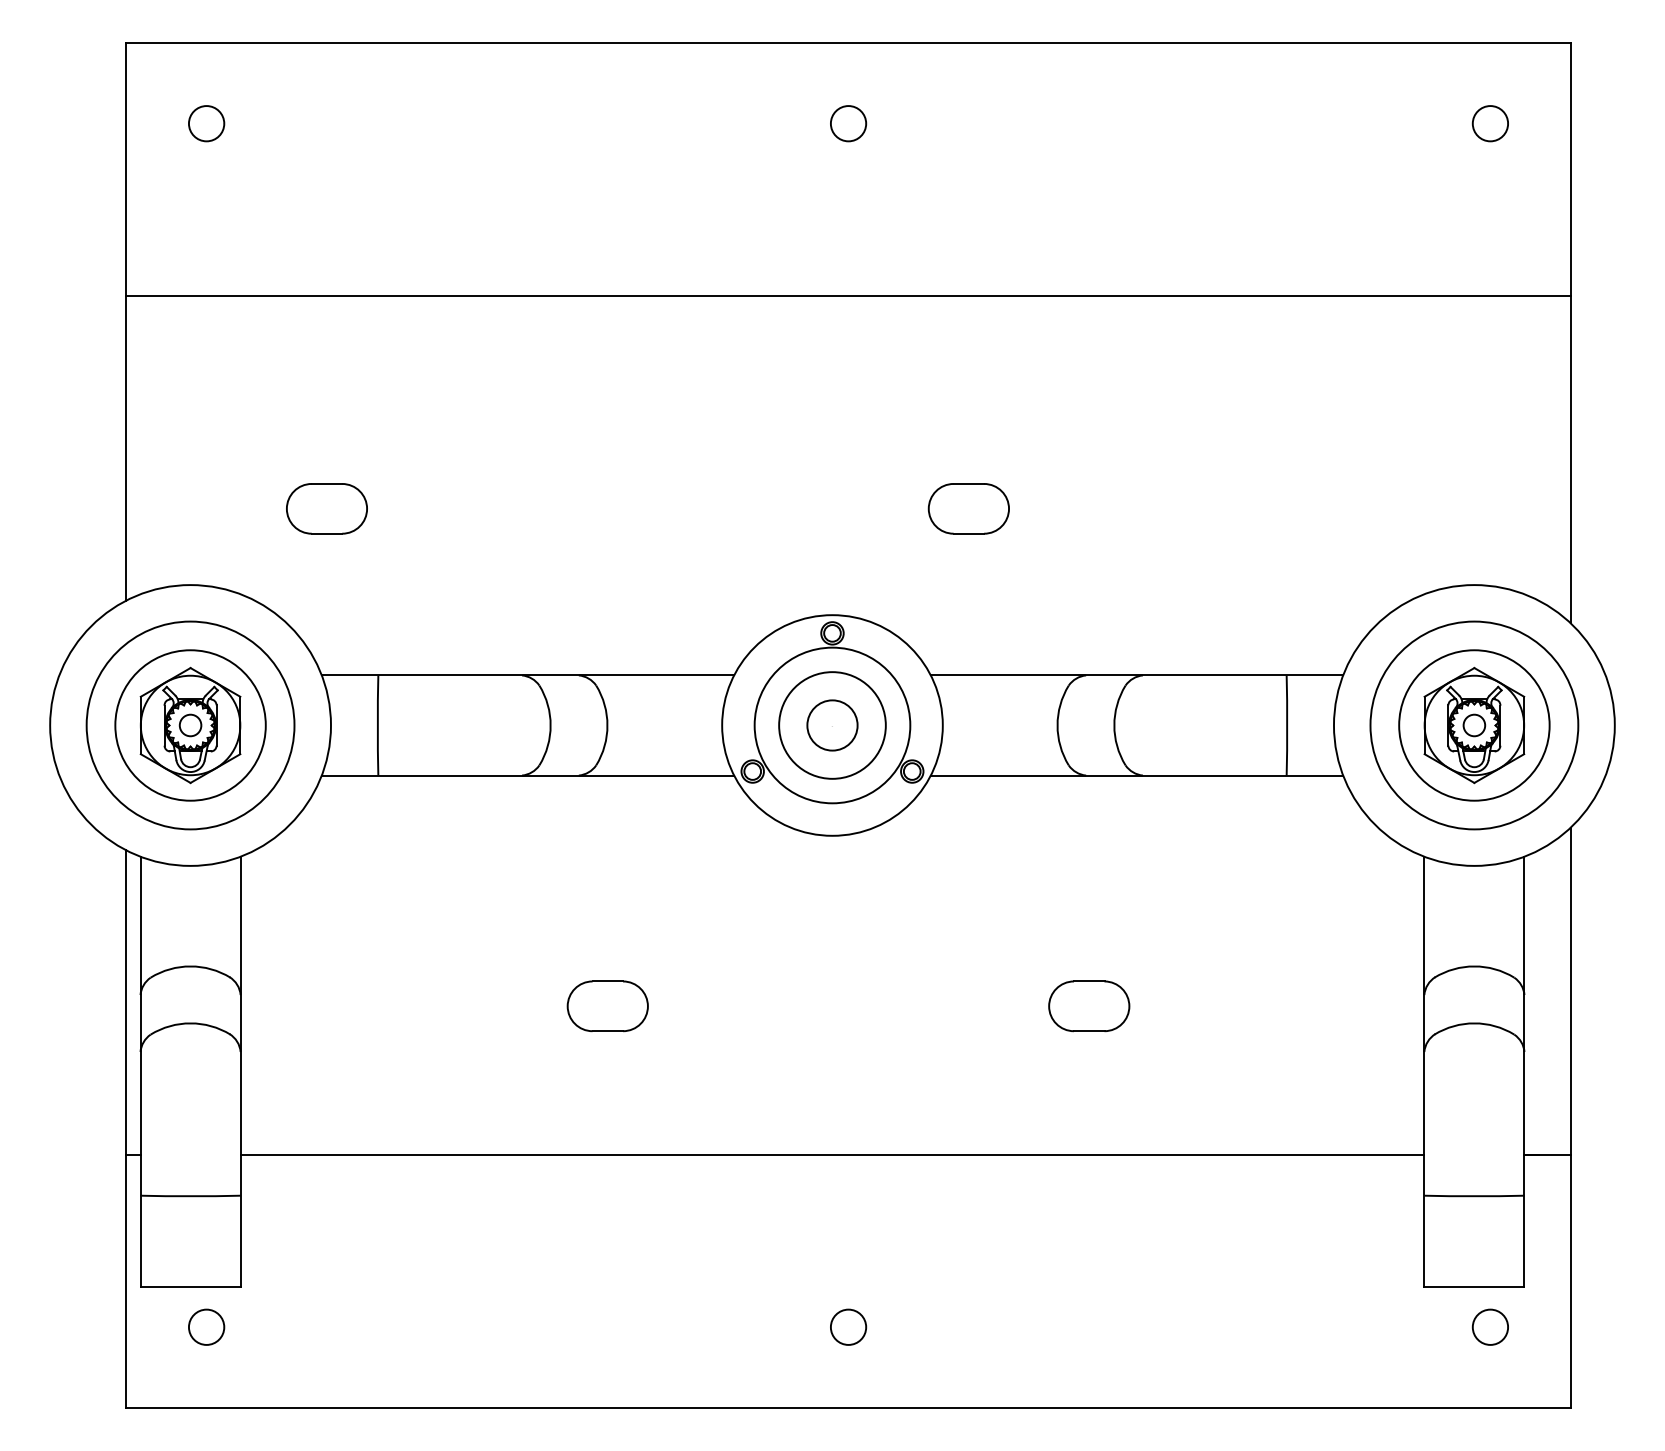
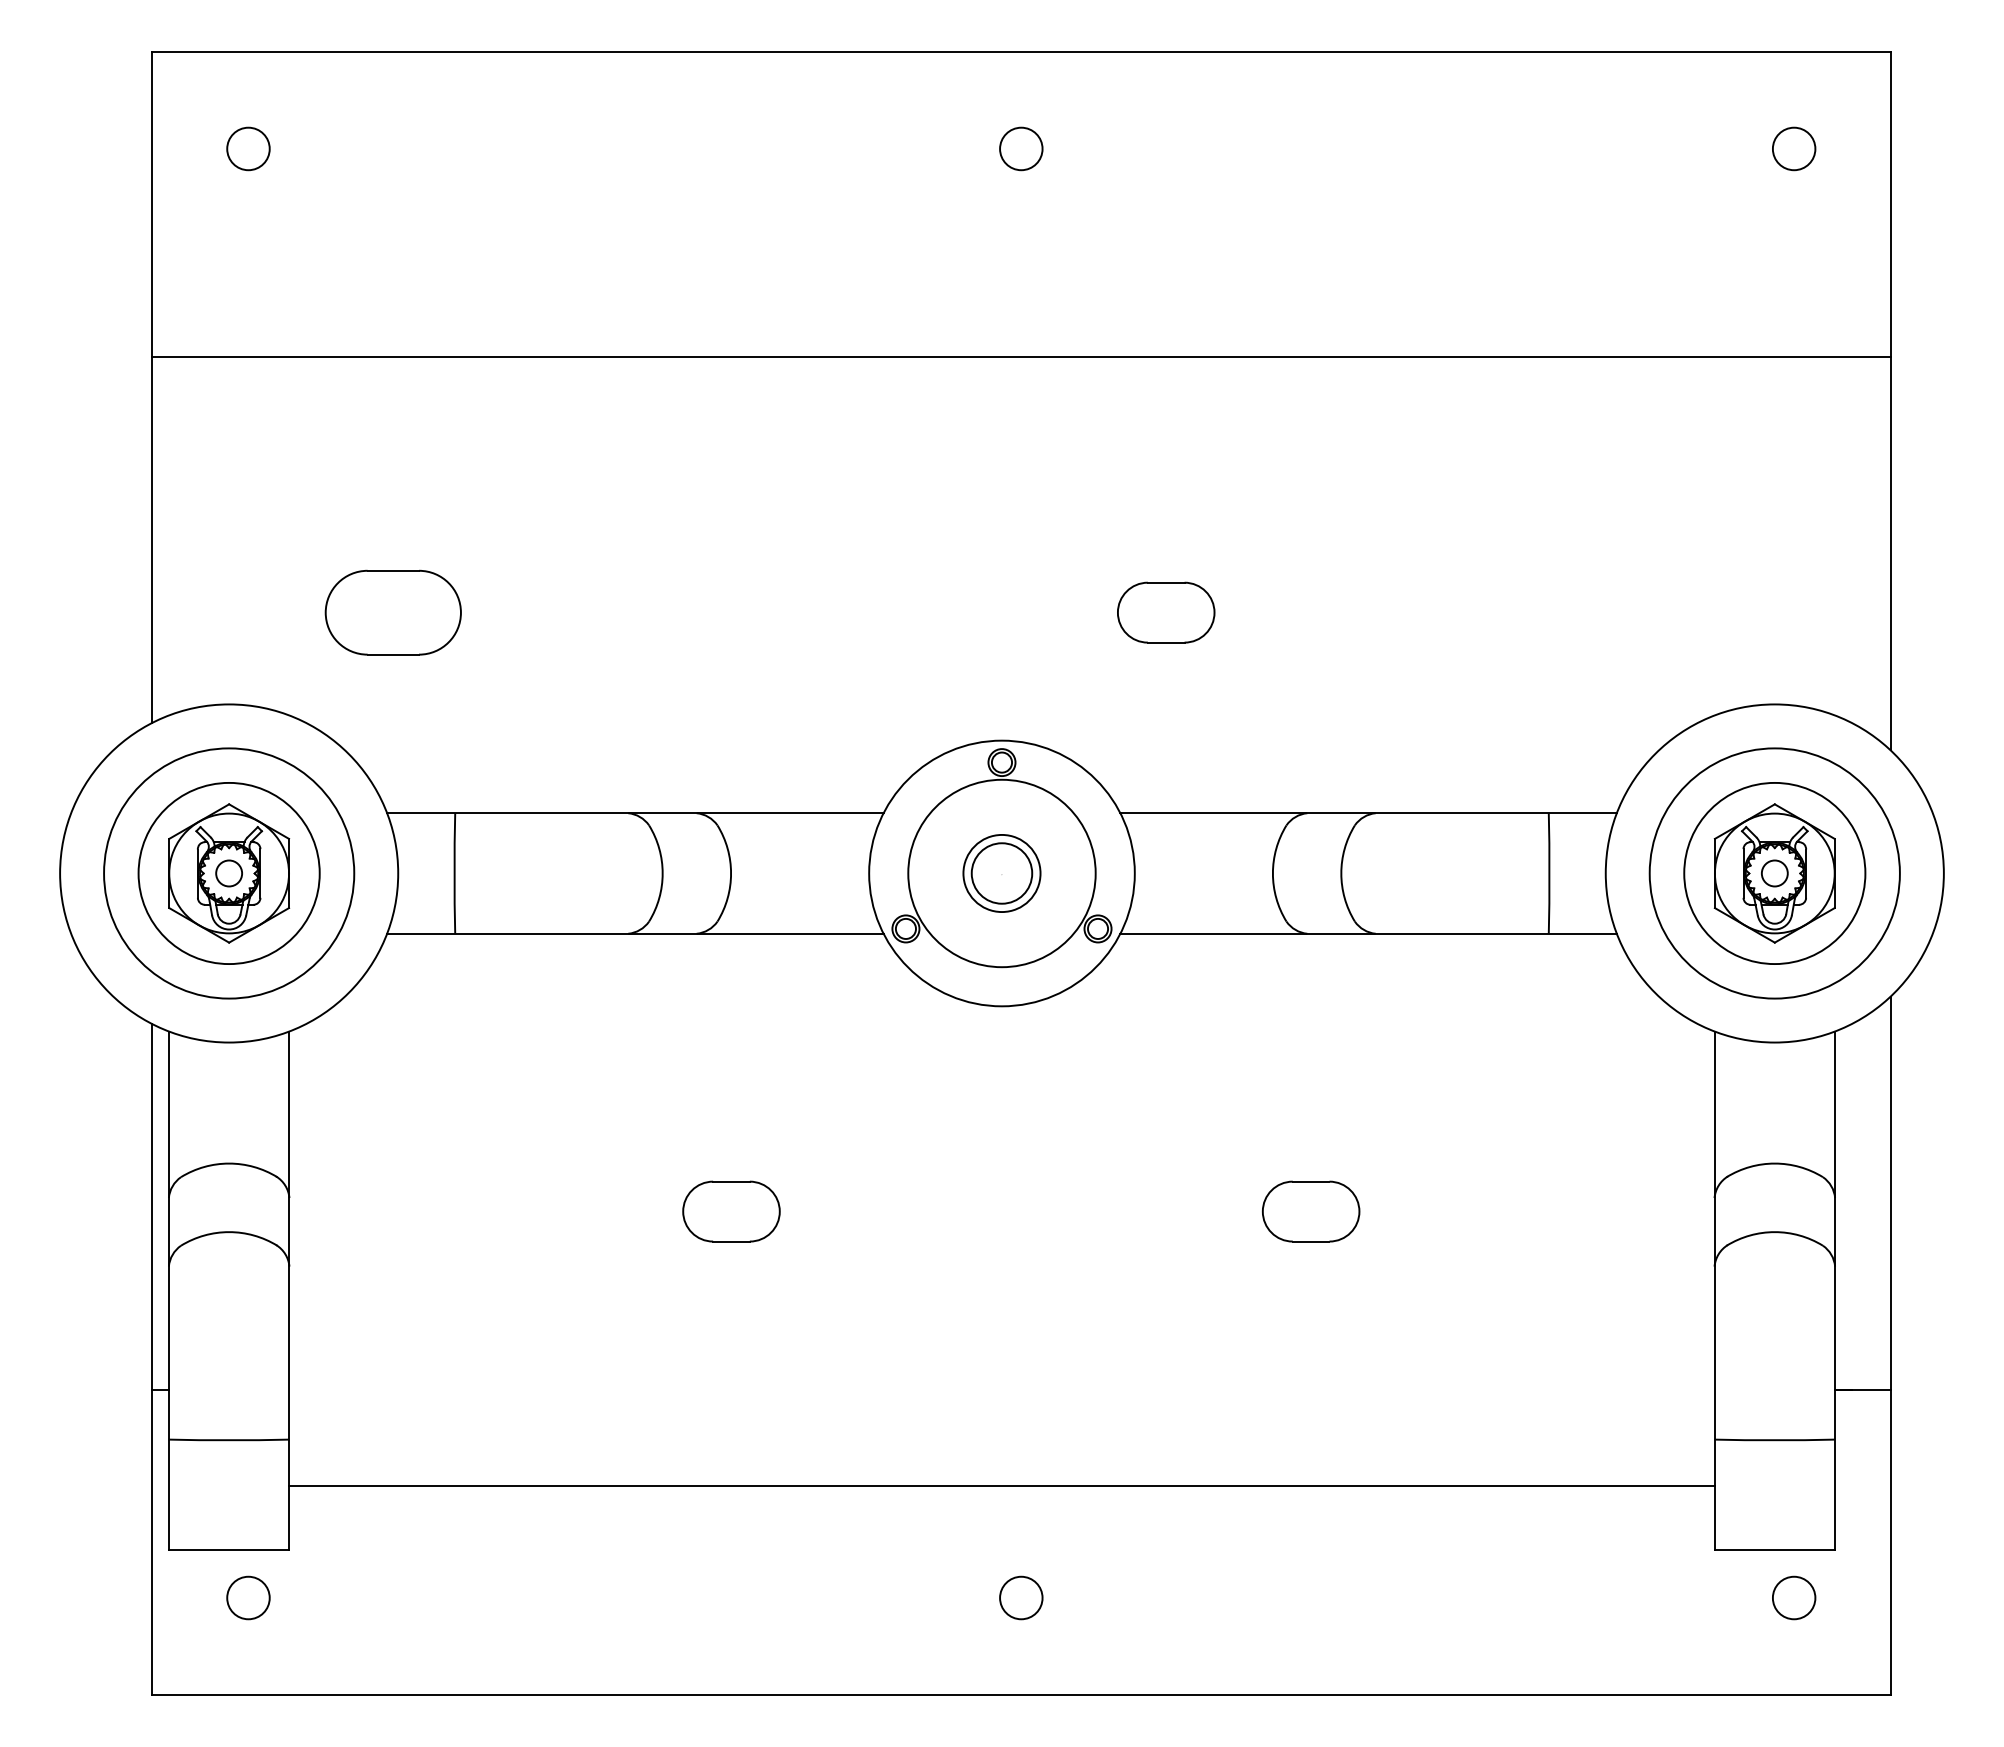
part: (327, 508) -> (393, 612), size x1.4
circle: (832, 725) -> (1001, 873), size x0.6
line: (832, 1154) -> (1001, 1486), moved

